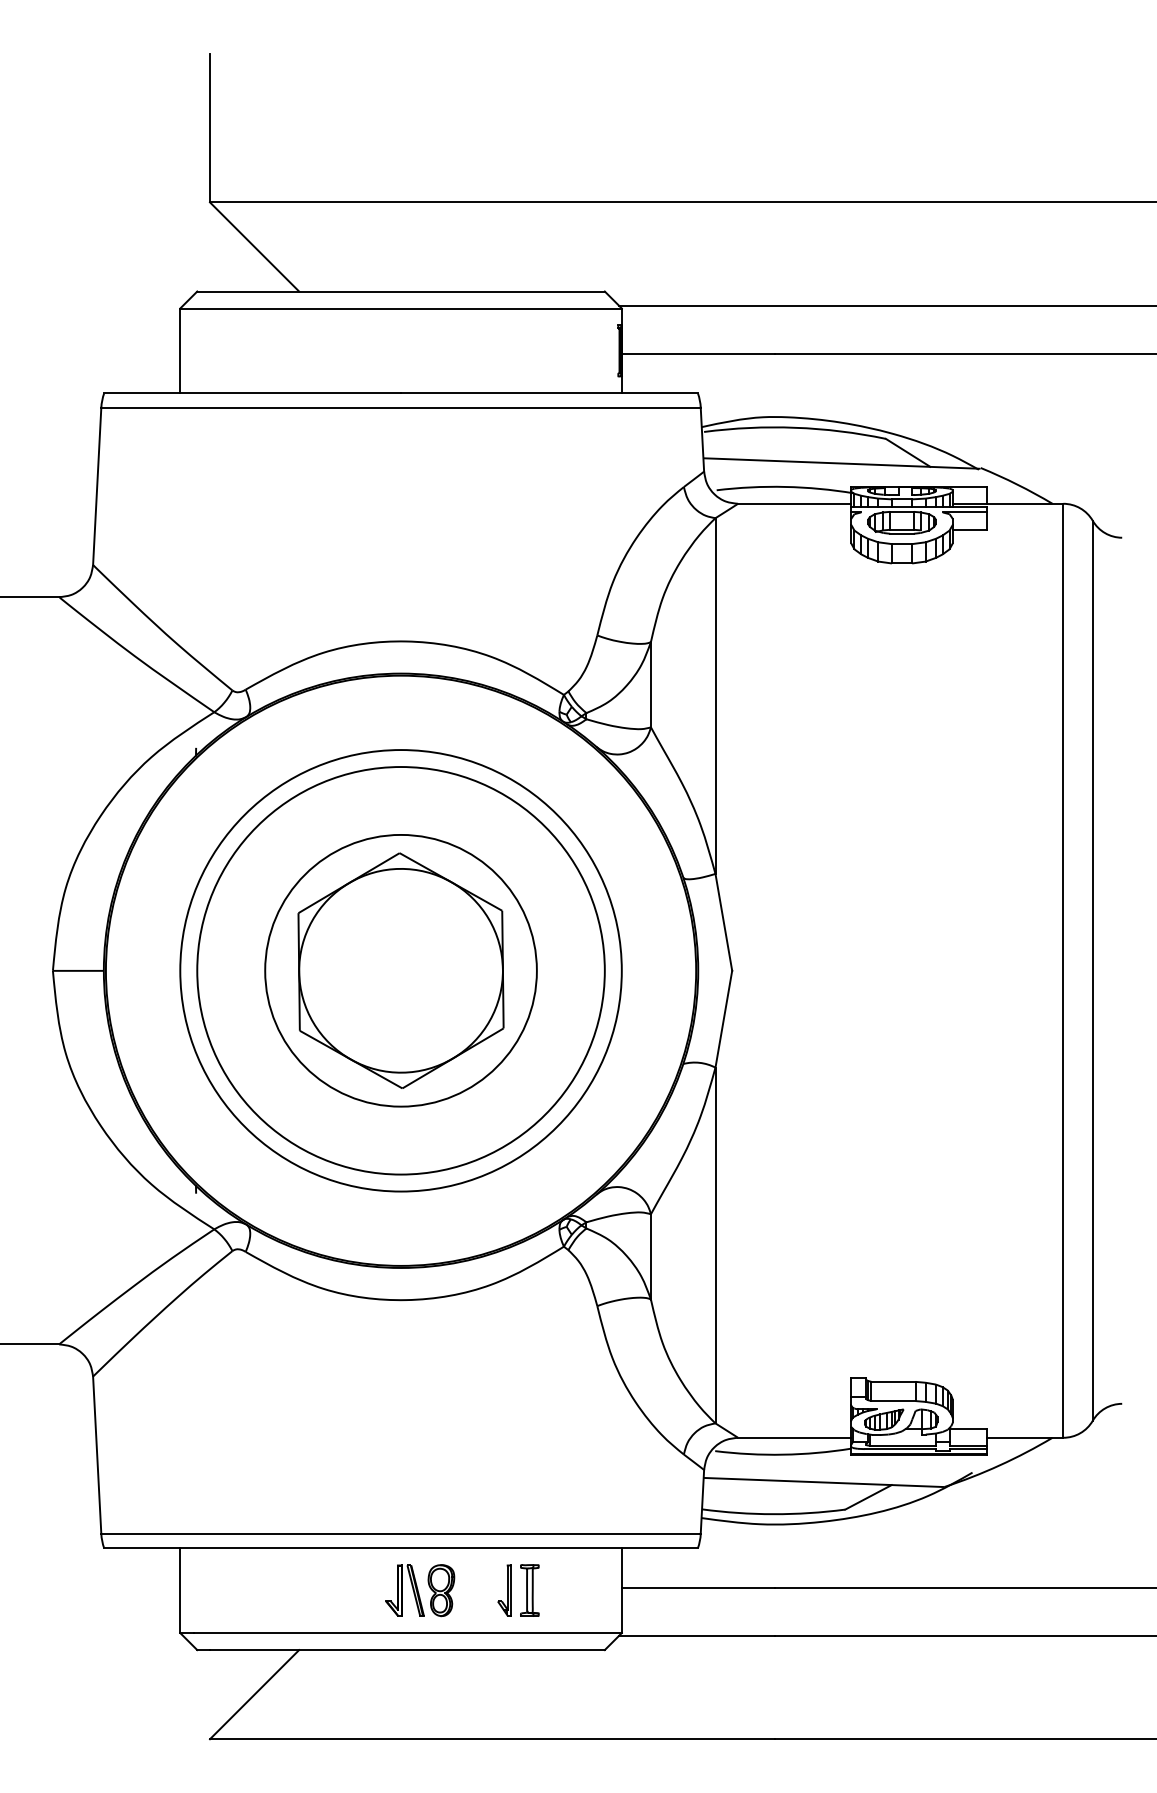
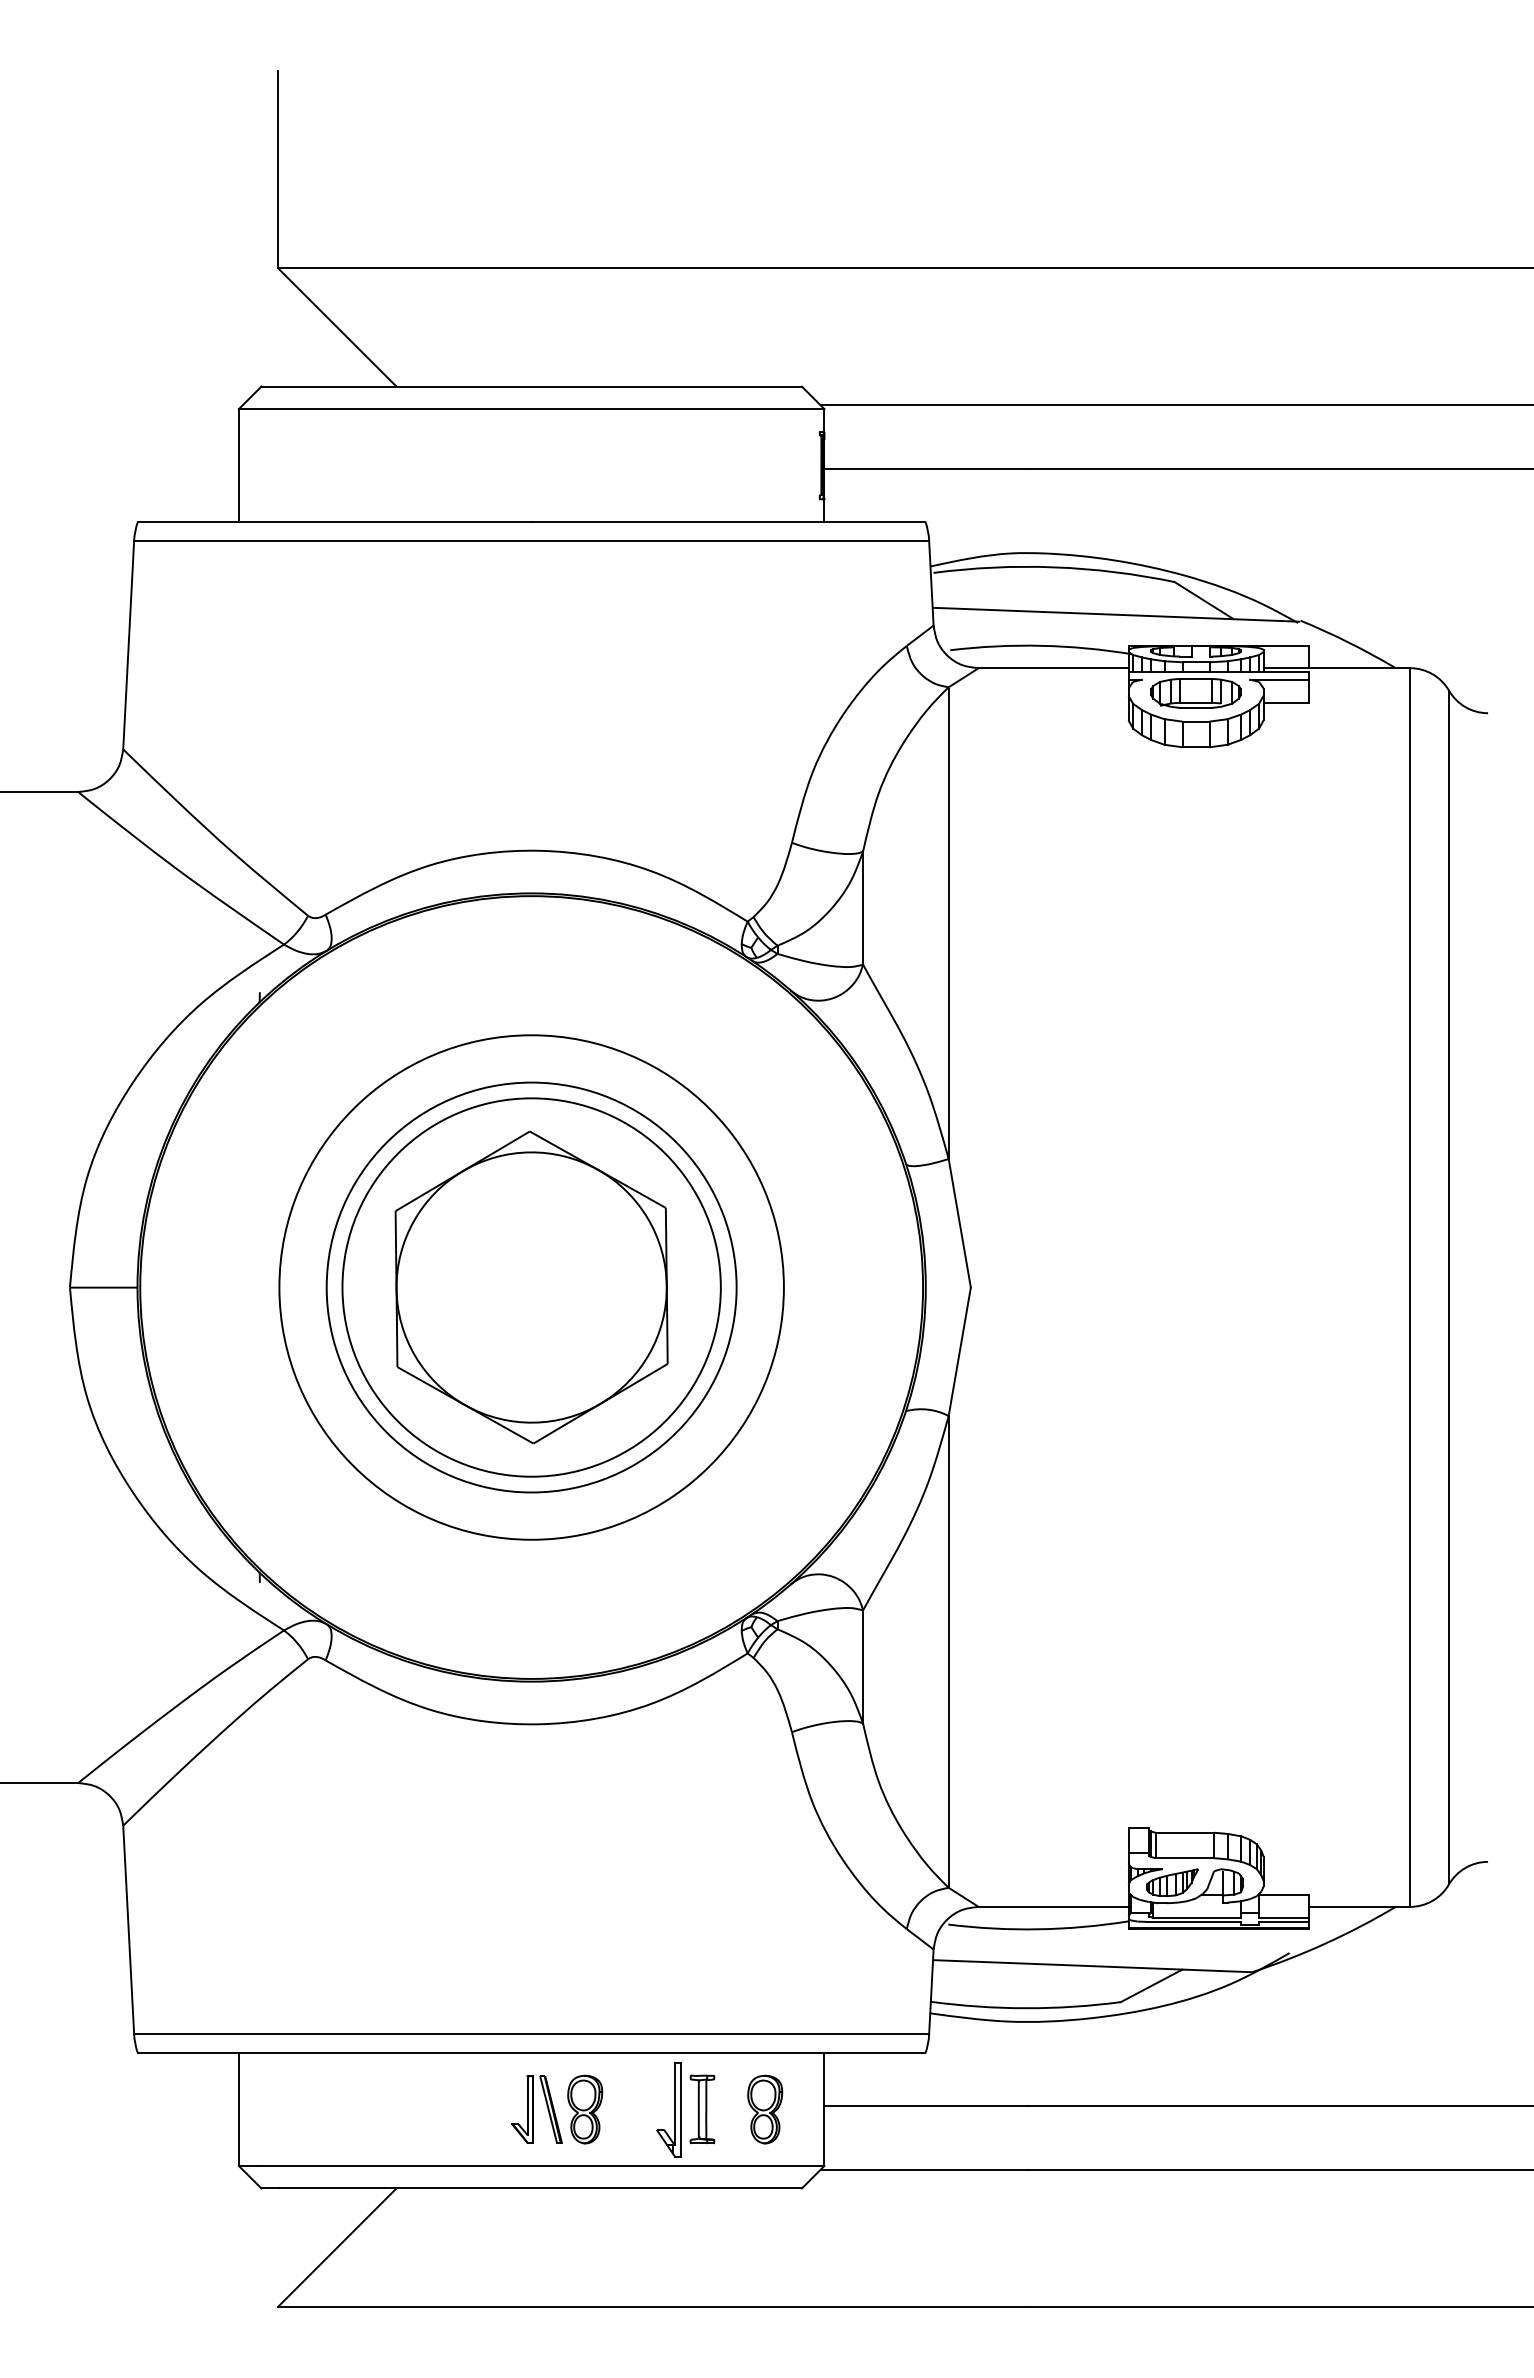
circle: (400, 970) -> (531, 1287), size x0.7
circle: (400, 970) -> (531, 1287), size x0.7
circle: (400, 970) -> (531, 1287), size x1.4
part: (504, 1590) -> (668, 2109), size x1.4
part: (577, 1590) -> (765, 2109), added

